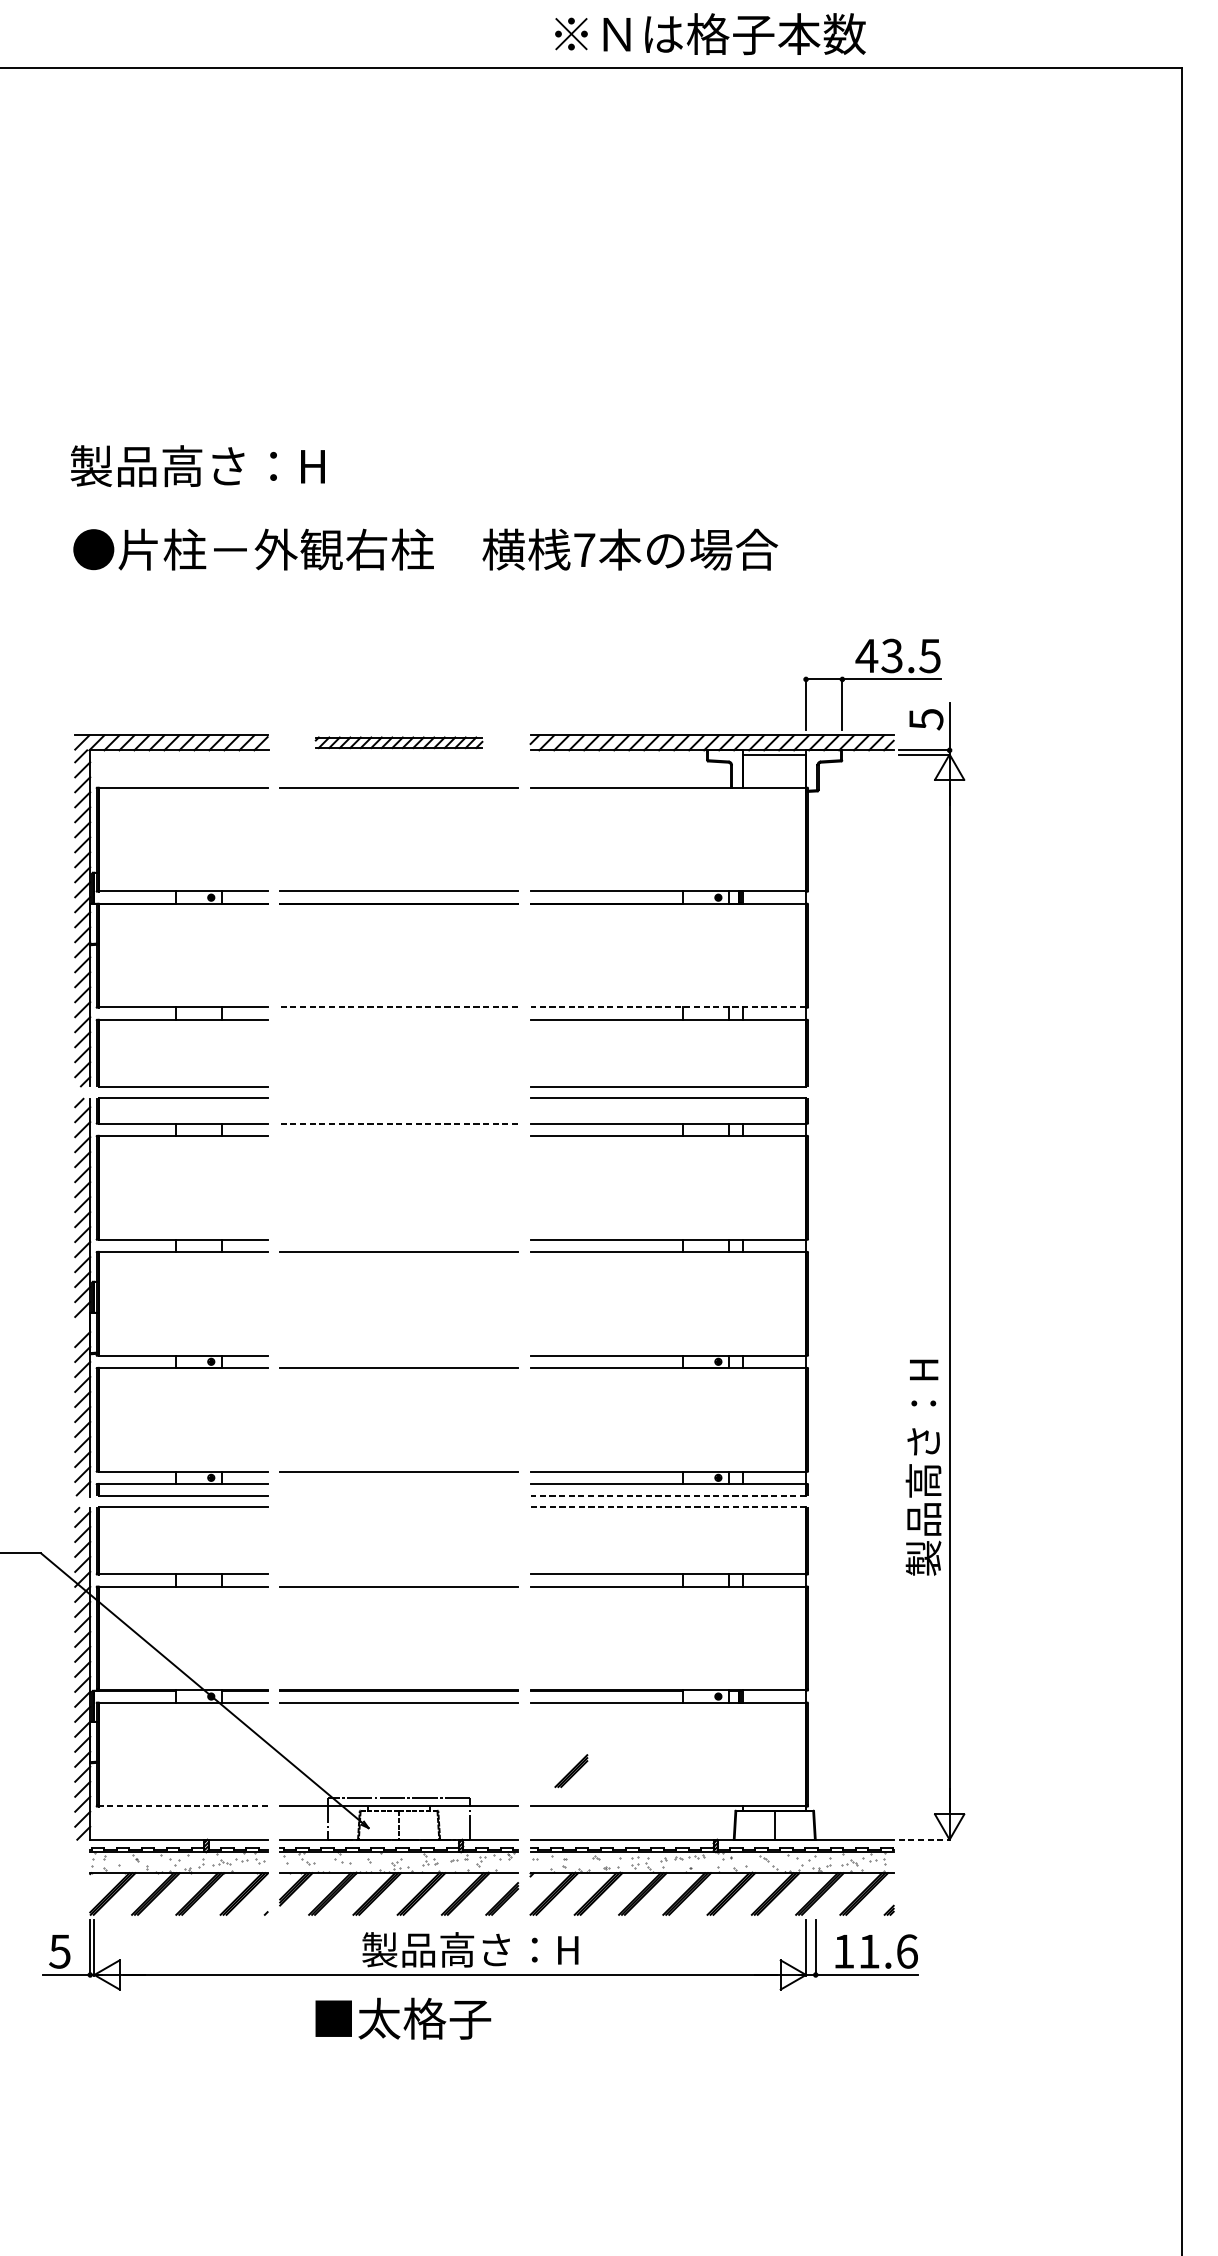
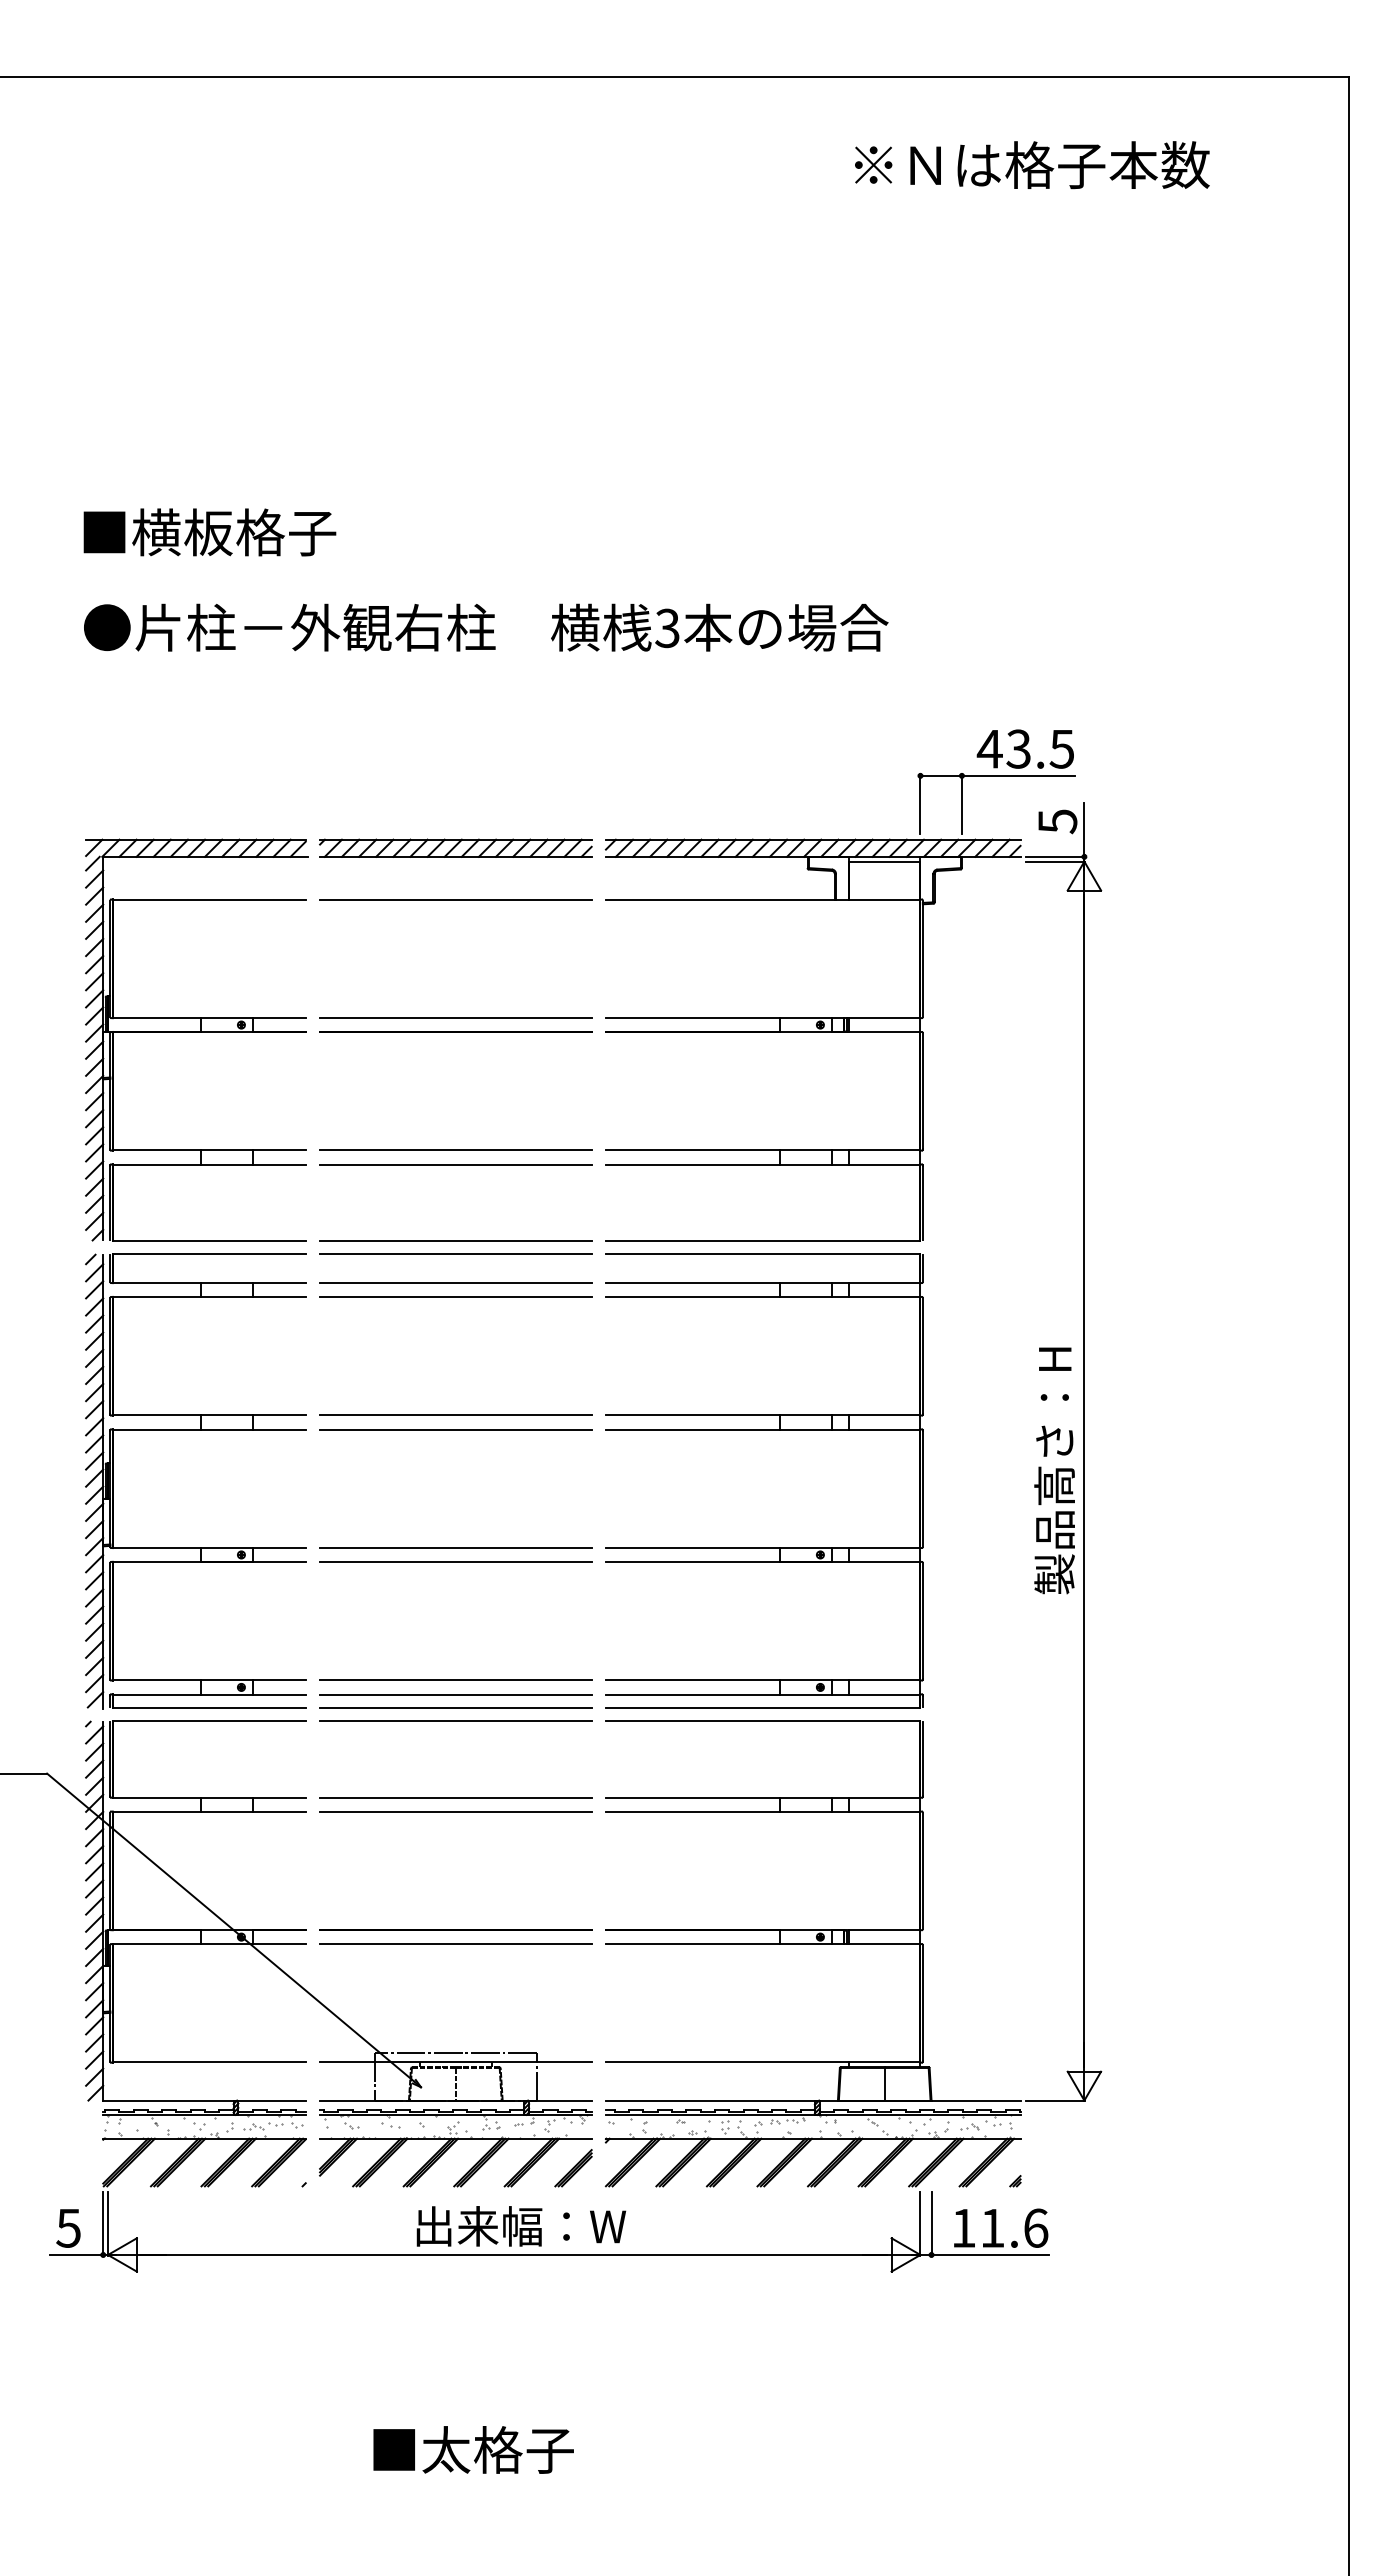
text: (710, 34) -> (1032, 165), moved
text: (198, 466) -> (226, 532), 製品高さ：H -> ■横板格子
text: (584, 550) -> (667, 628), 7 -> 3
part: (398, 742) -> (455, 847), size x1.43
line: (398, 1007) -> (455, 1150), dashed -> solid
line: (667, 1007) -> (762, 1150), dashed -> solid
line: (398, 1019) -> (455, 1164), added
line: (398, 1087) -> (455, 1241), added
line: (398, 1097) -> (455, 1253), added
line: (398, 1123) -> (455, 1282), dashed -> solid
line: (398, 1136) -> (455, 1297), added
line: (398, 1239) -> (455, 1415), added
line: (82, 1323) -> (94, 1511), added
line: (398, 1355) -> (455, 1547), added
text: (923, 1467) -> (1054, 1470), moved
line: (398, 1484) -> (455, 1694), added
line: (398, 1496) -> (455, 1708), added
line: (667, 1496) -> (762, 1708), dashed -> solid
line: (398, 1506) -> (455, 1720), added
line: (668, 1506) -> (763, 1720), dashed -> solid
line: (398, 1574) -> (455, 1797), added
part: (571, 1771) -> (652, 2022), removed
line: (182, 1806) -> (208, 2062), dashed -> solid
line: (924, 1839) -> (1055, 2100), dashed -> solid
text: (469, 1950) -> (536, 2226), 製品高さ：H -> 出来幅：W
text: (403, 2018) -> (473, 2449), moved

